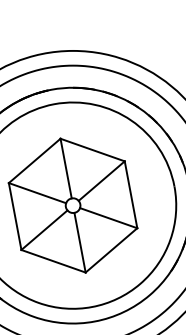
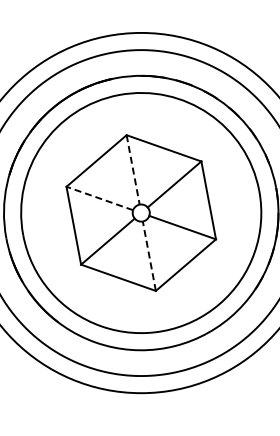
line: (66, 169) -> (133, 170), solid -> dashed
line: (37, 193) -> (99, 198), solid -> dashed
line: (80, 242) -> (149, 255), solid -> dashed

